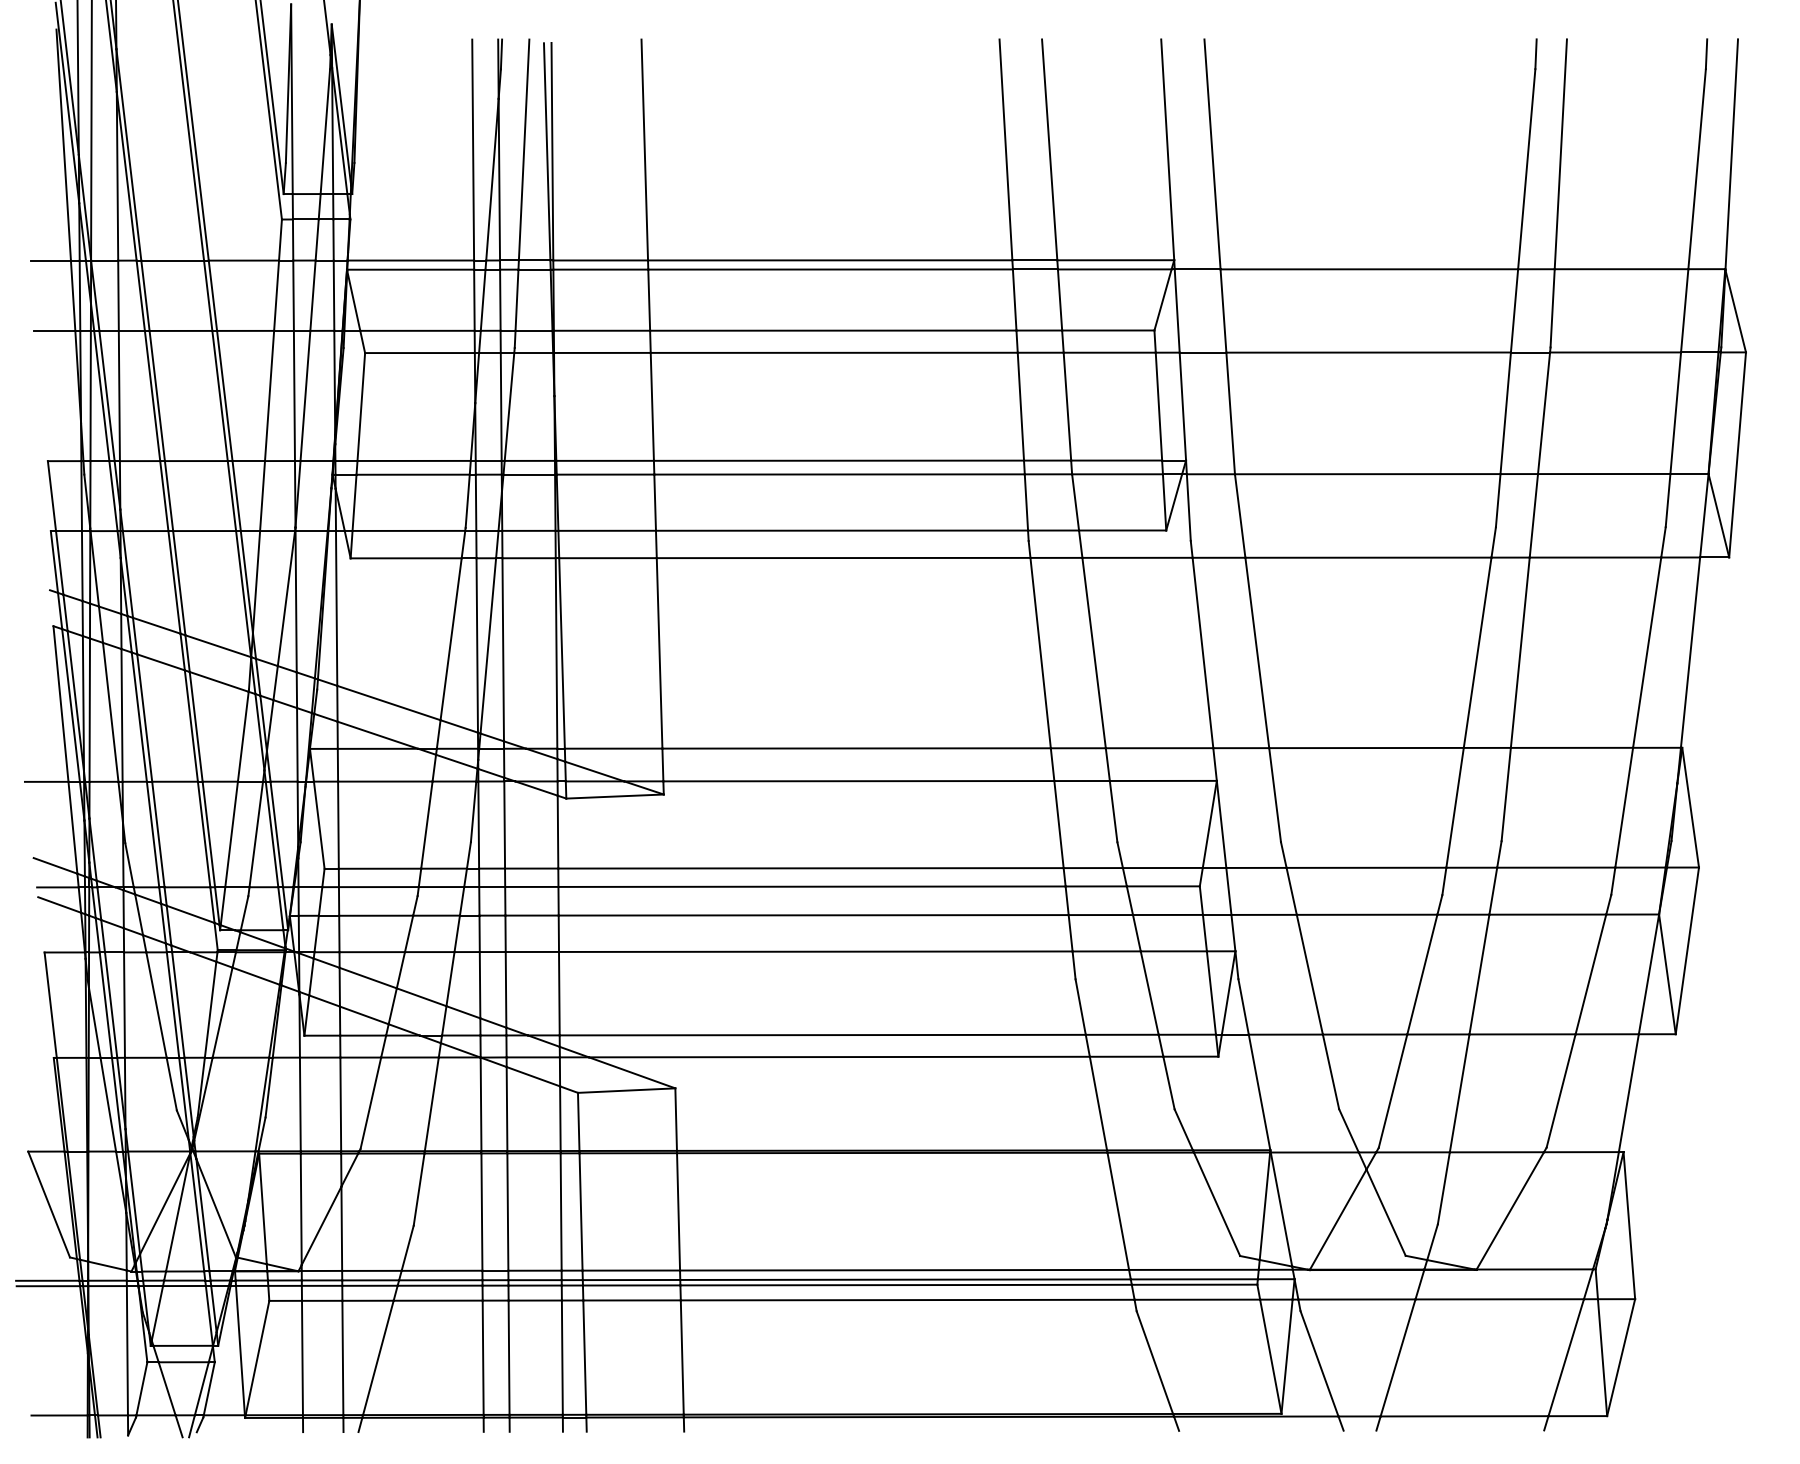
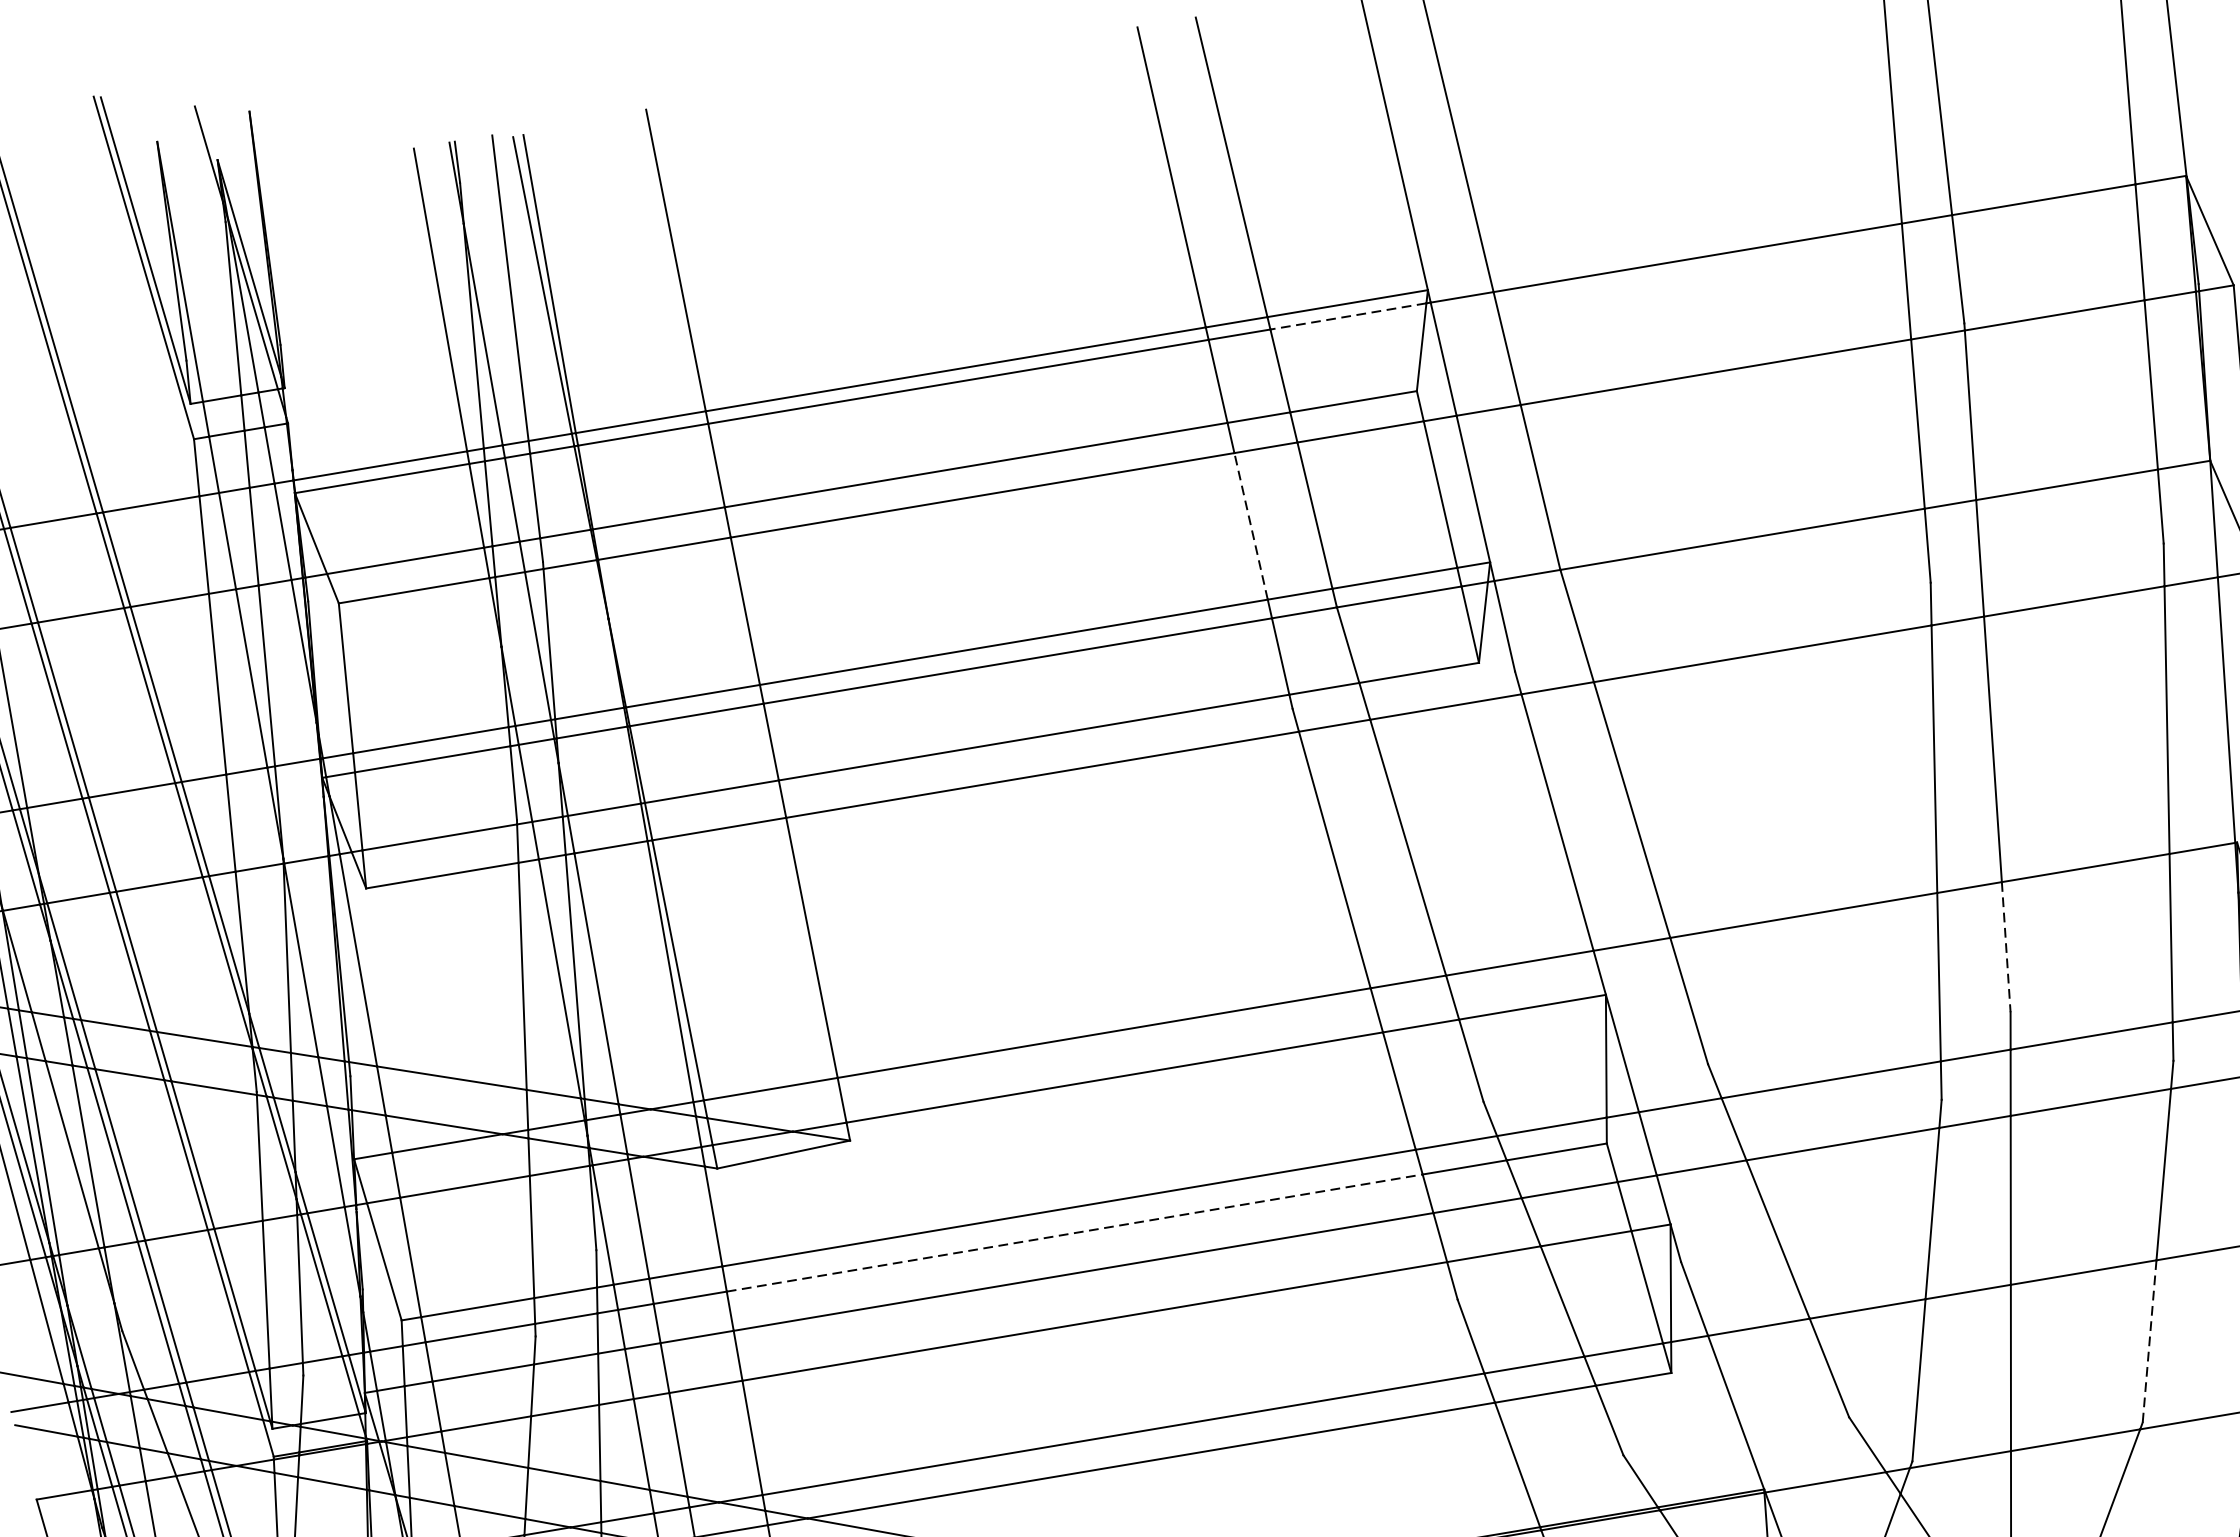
line: (1114, 269) -> (1348, 316), solid -> dashed
line: (1020, 406) -> (1250, 526), solid -> dashed
line: (1506, 794) -> (2006, 947), solid -> dashed
line: (812, 886) -> (1075, 1232), solid -> dashed
line: (1561, 1090) -> (2150, 1340), solid -> dashed

